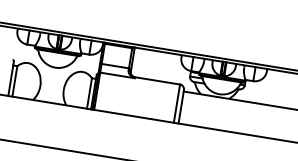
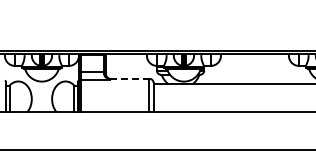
line: (157, 80) -> (129, 78), solid -> dashed

